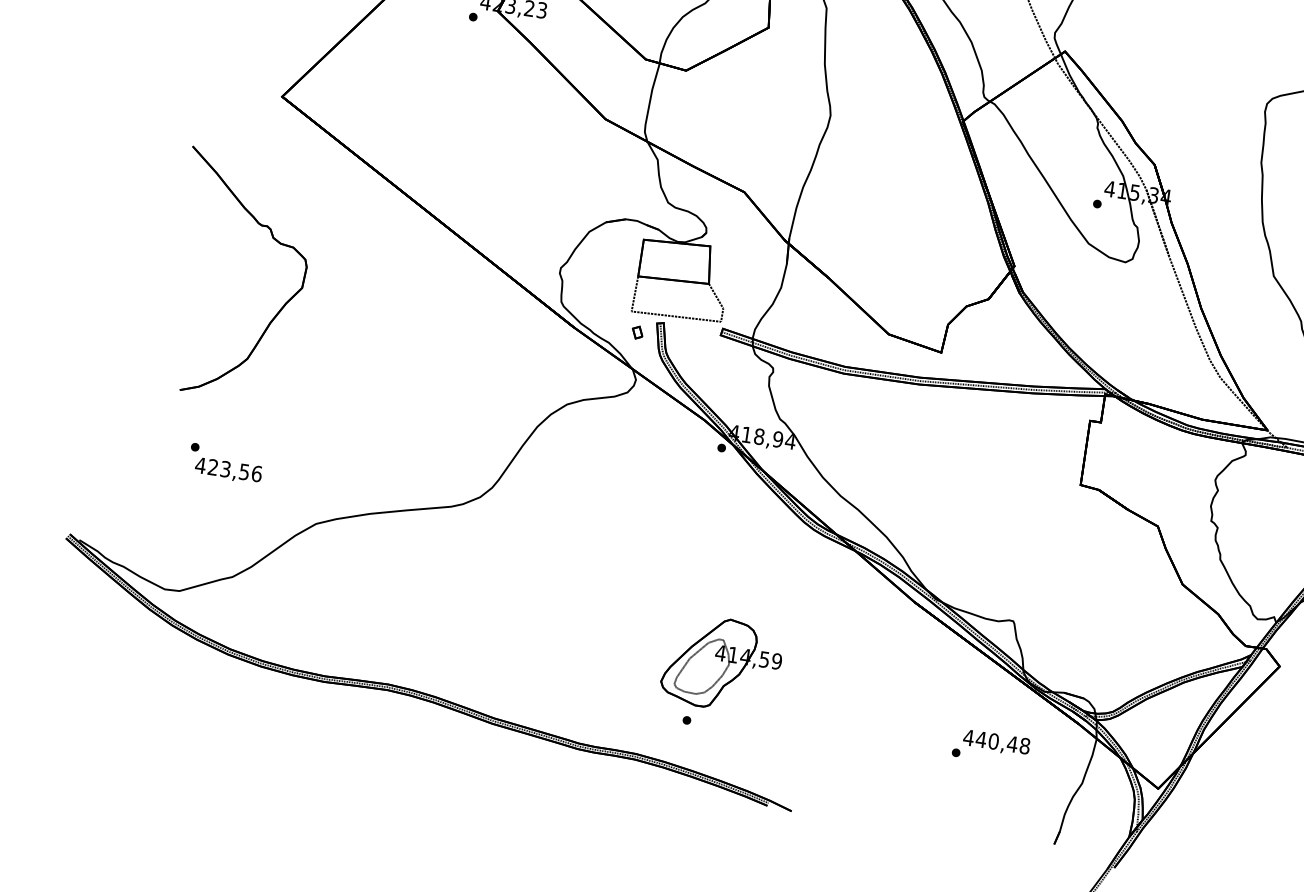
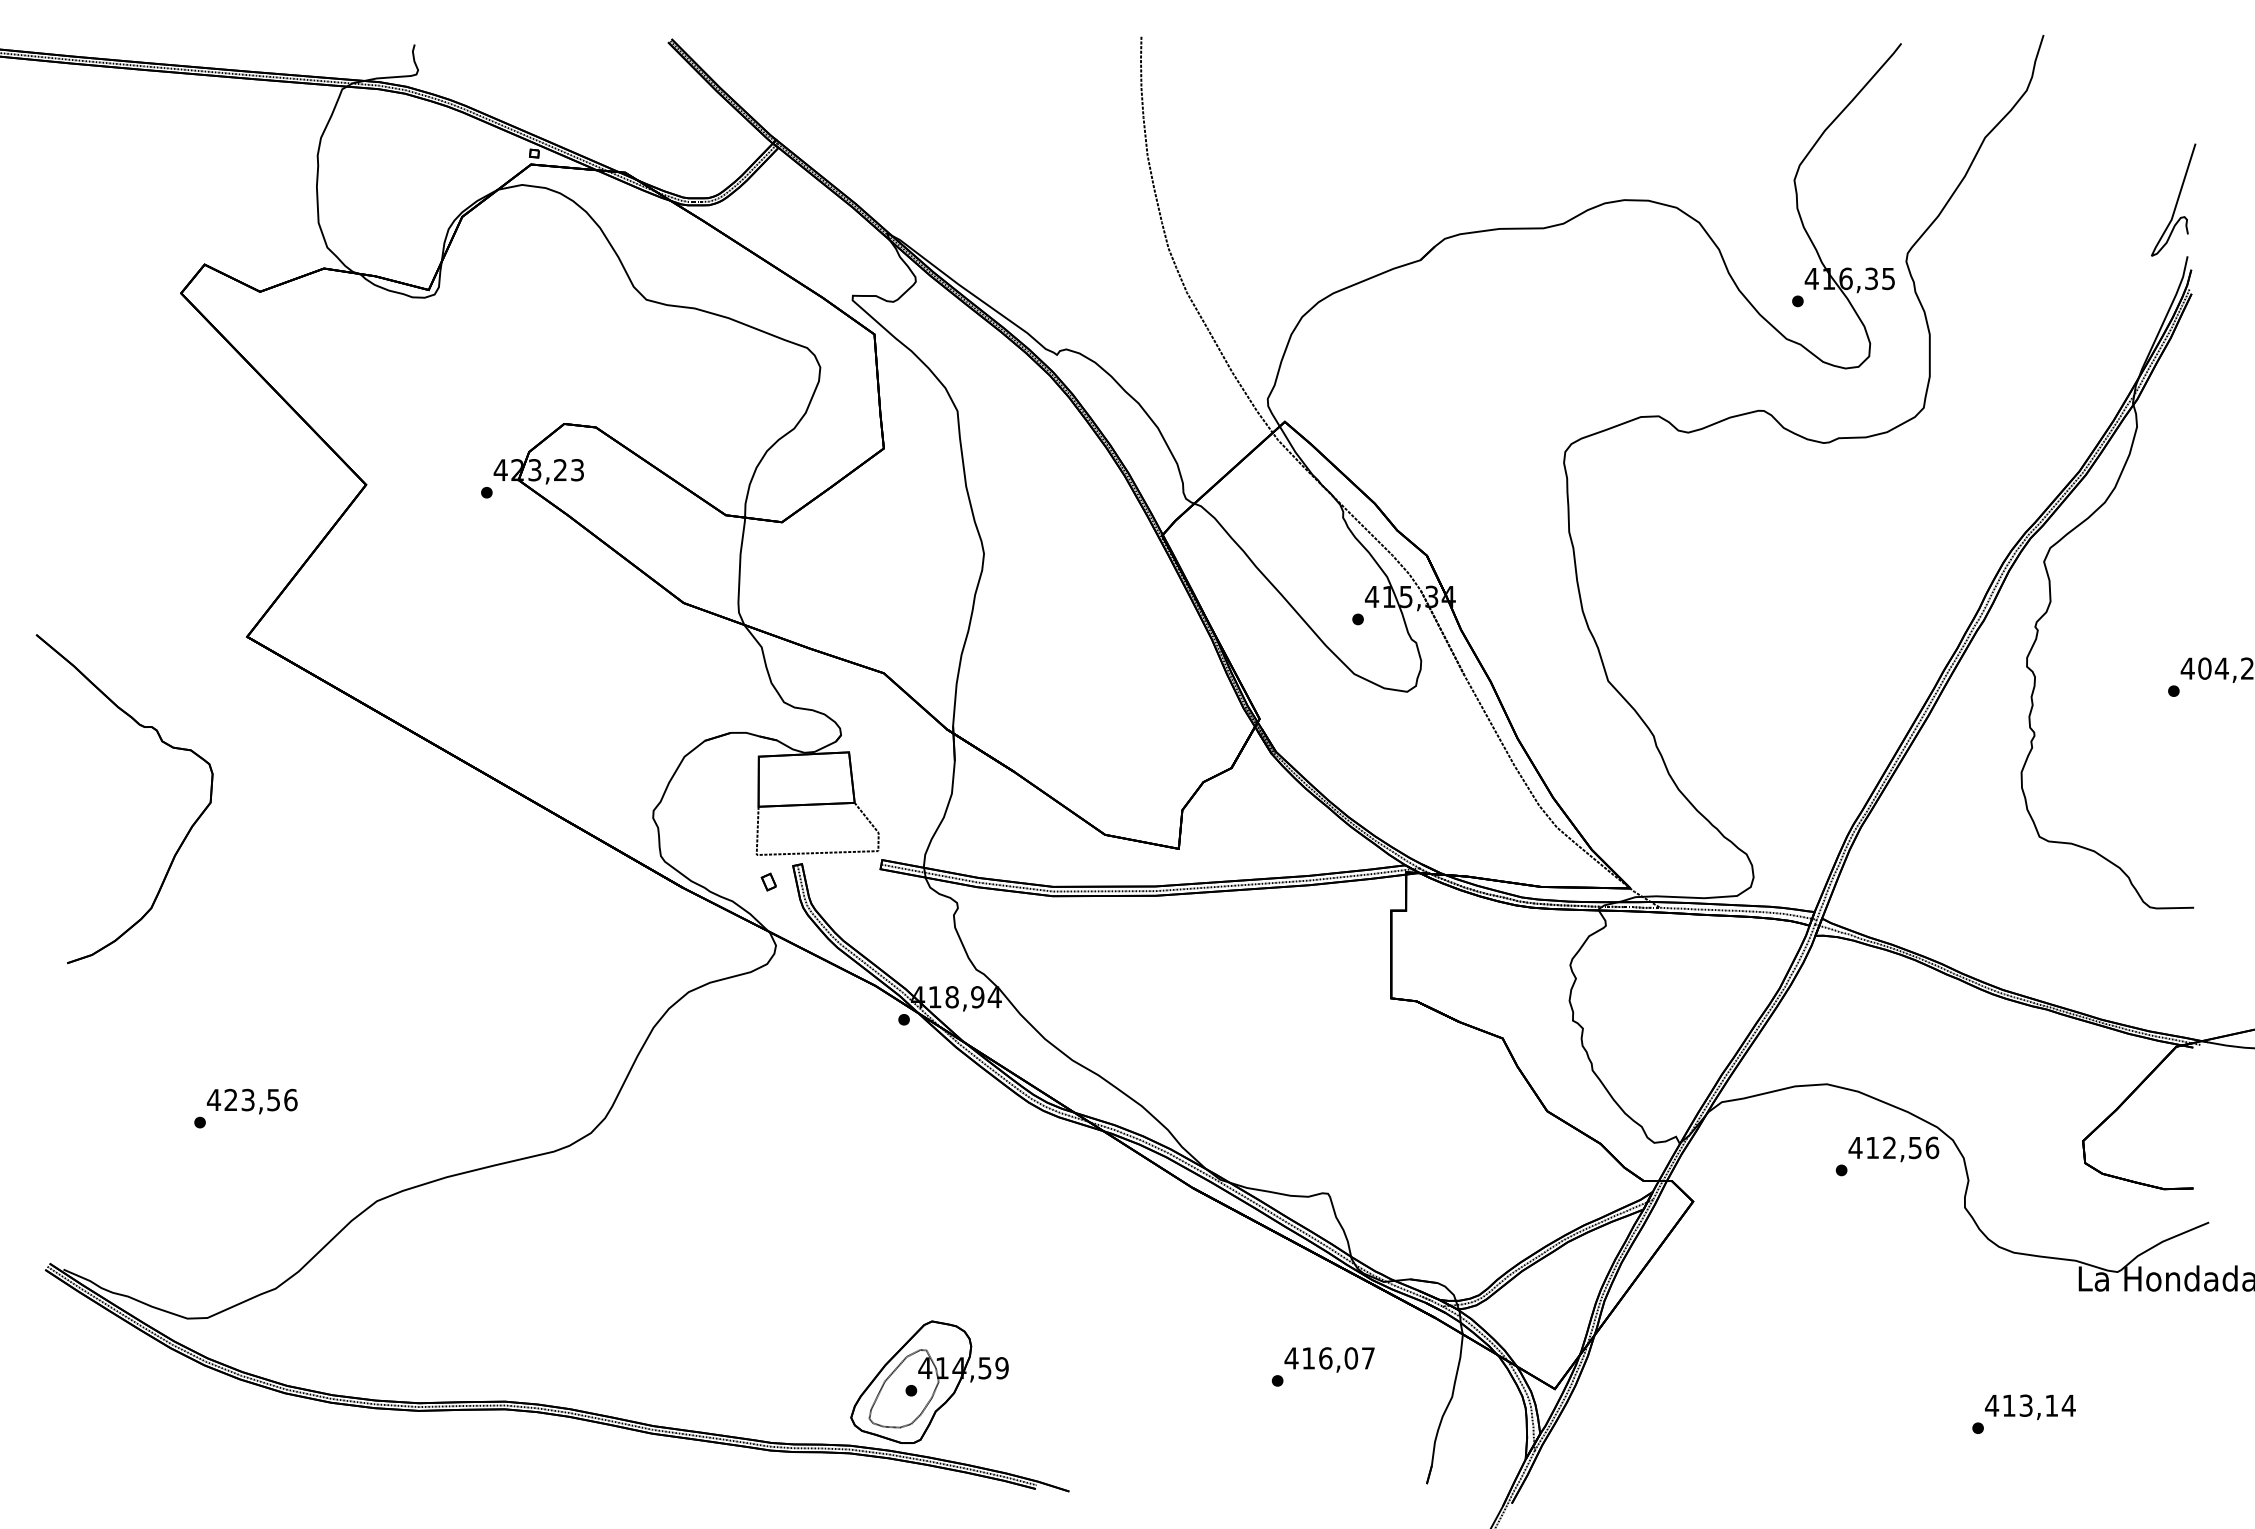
part: (272, 238) -> (161, 742), moved
text: (227, 470) -> (251, 1101), moved
part: (722, 663) -> (929, 1381), moved
text: (1003, 742) -> (1338, 1358), 440,48 -> 416,07

